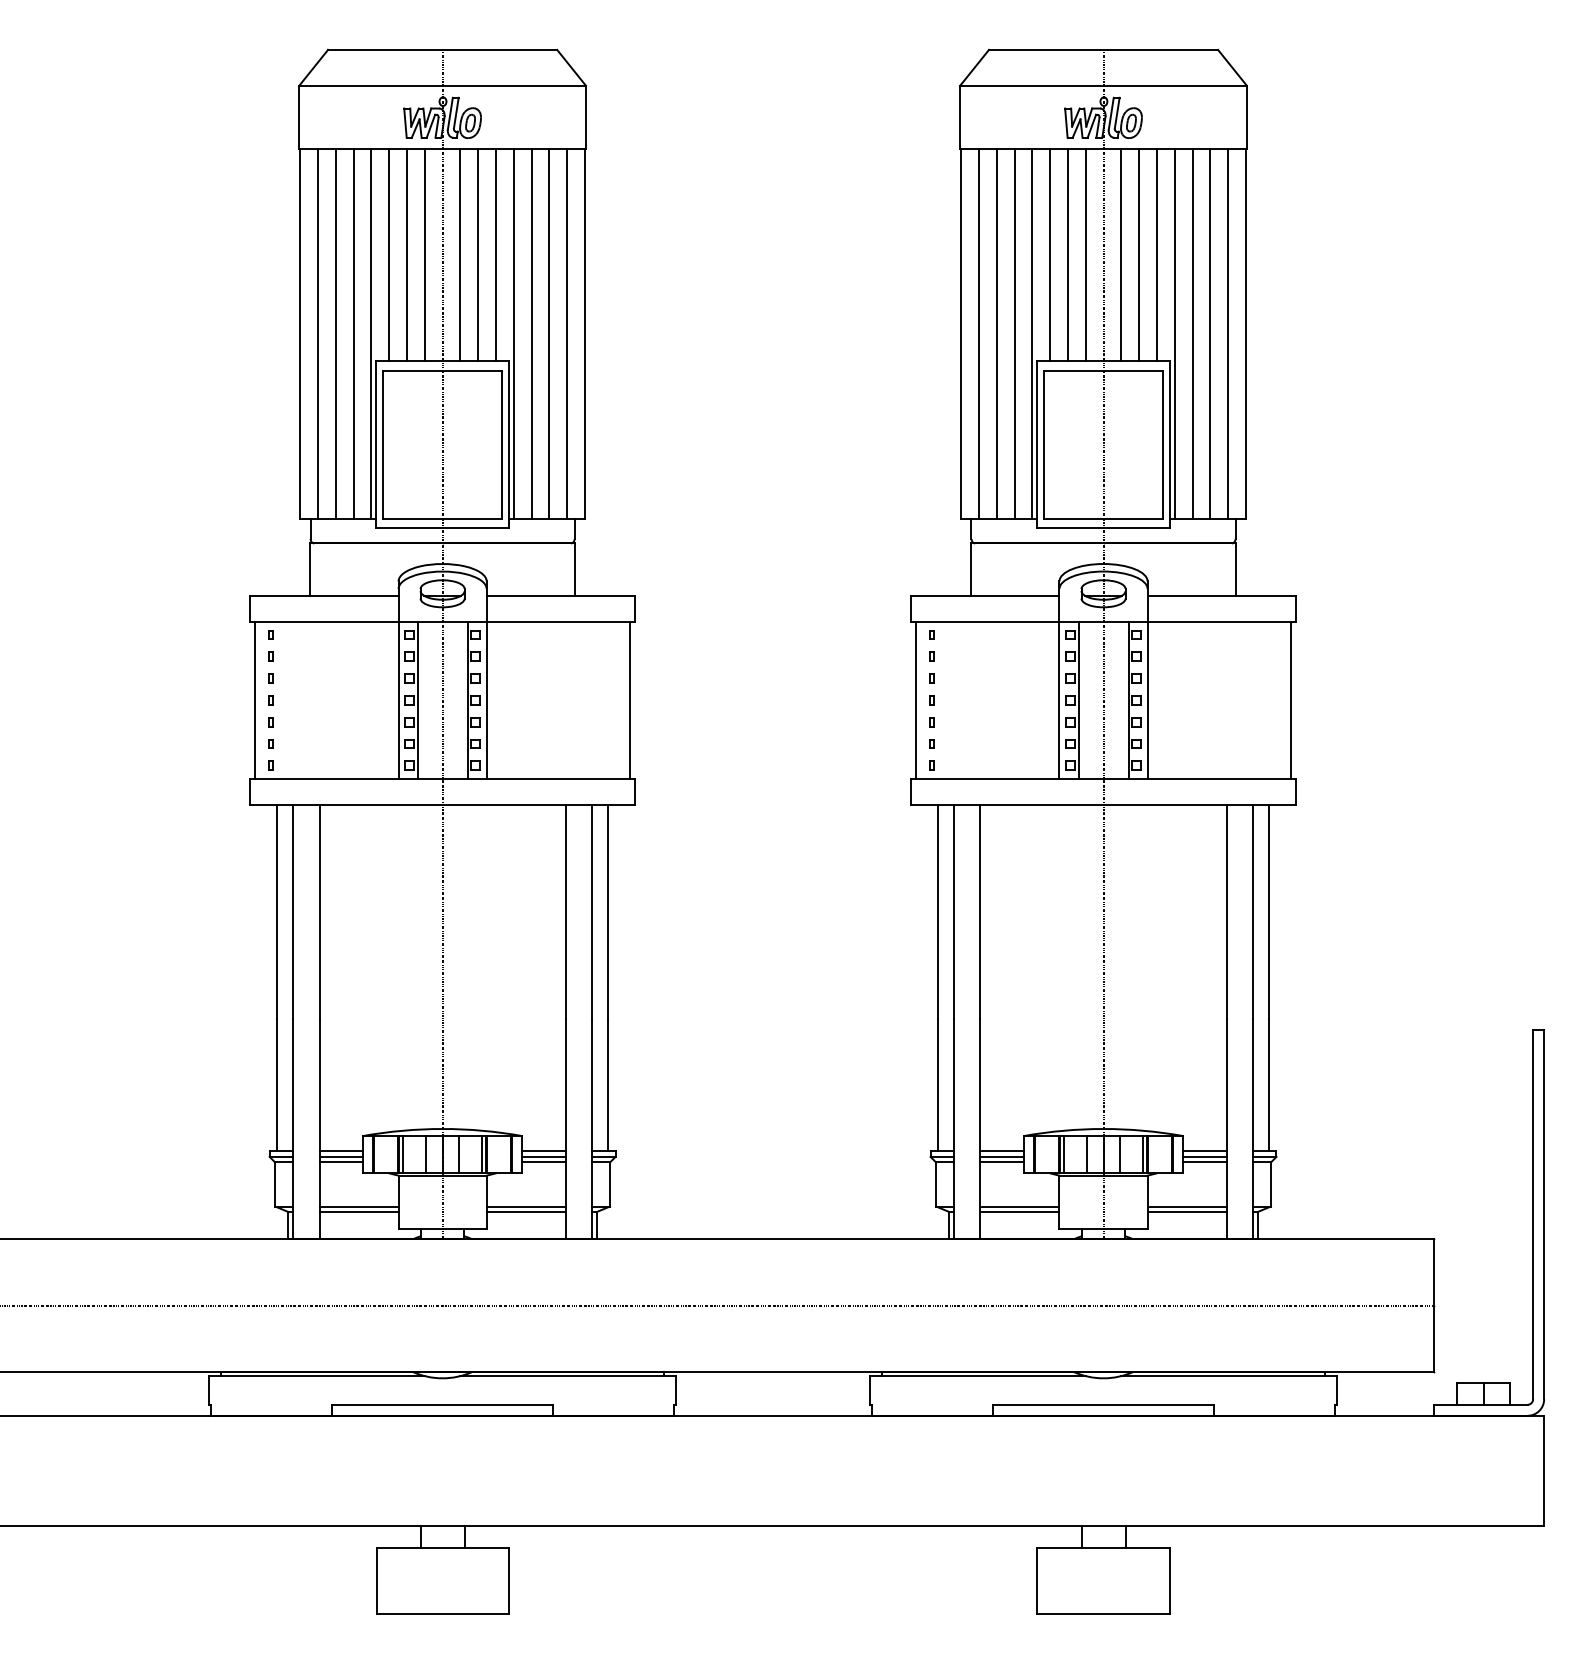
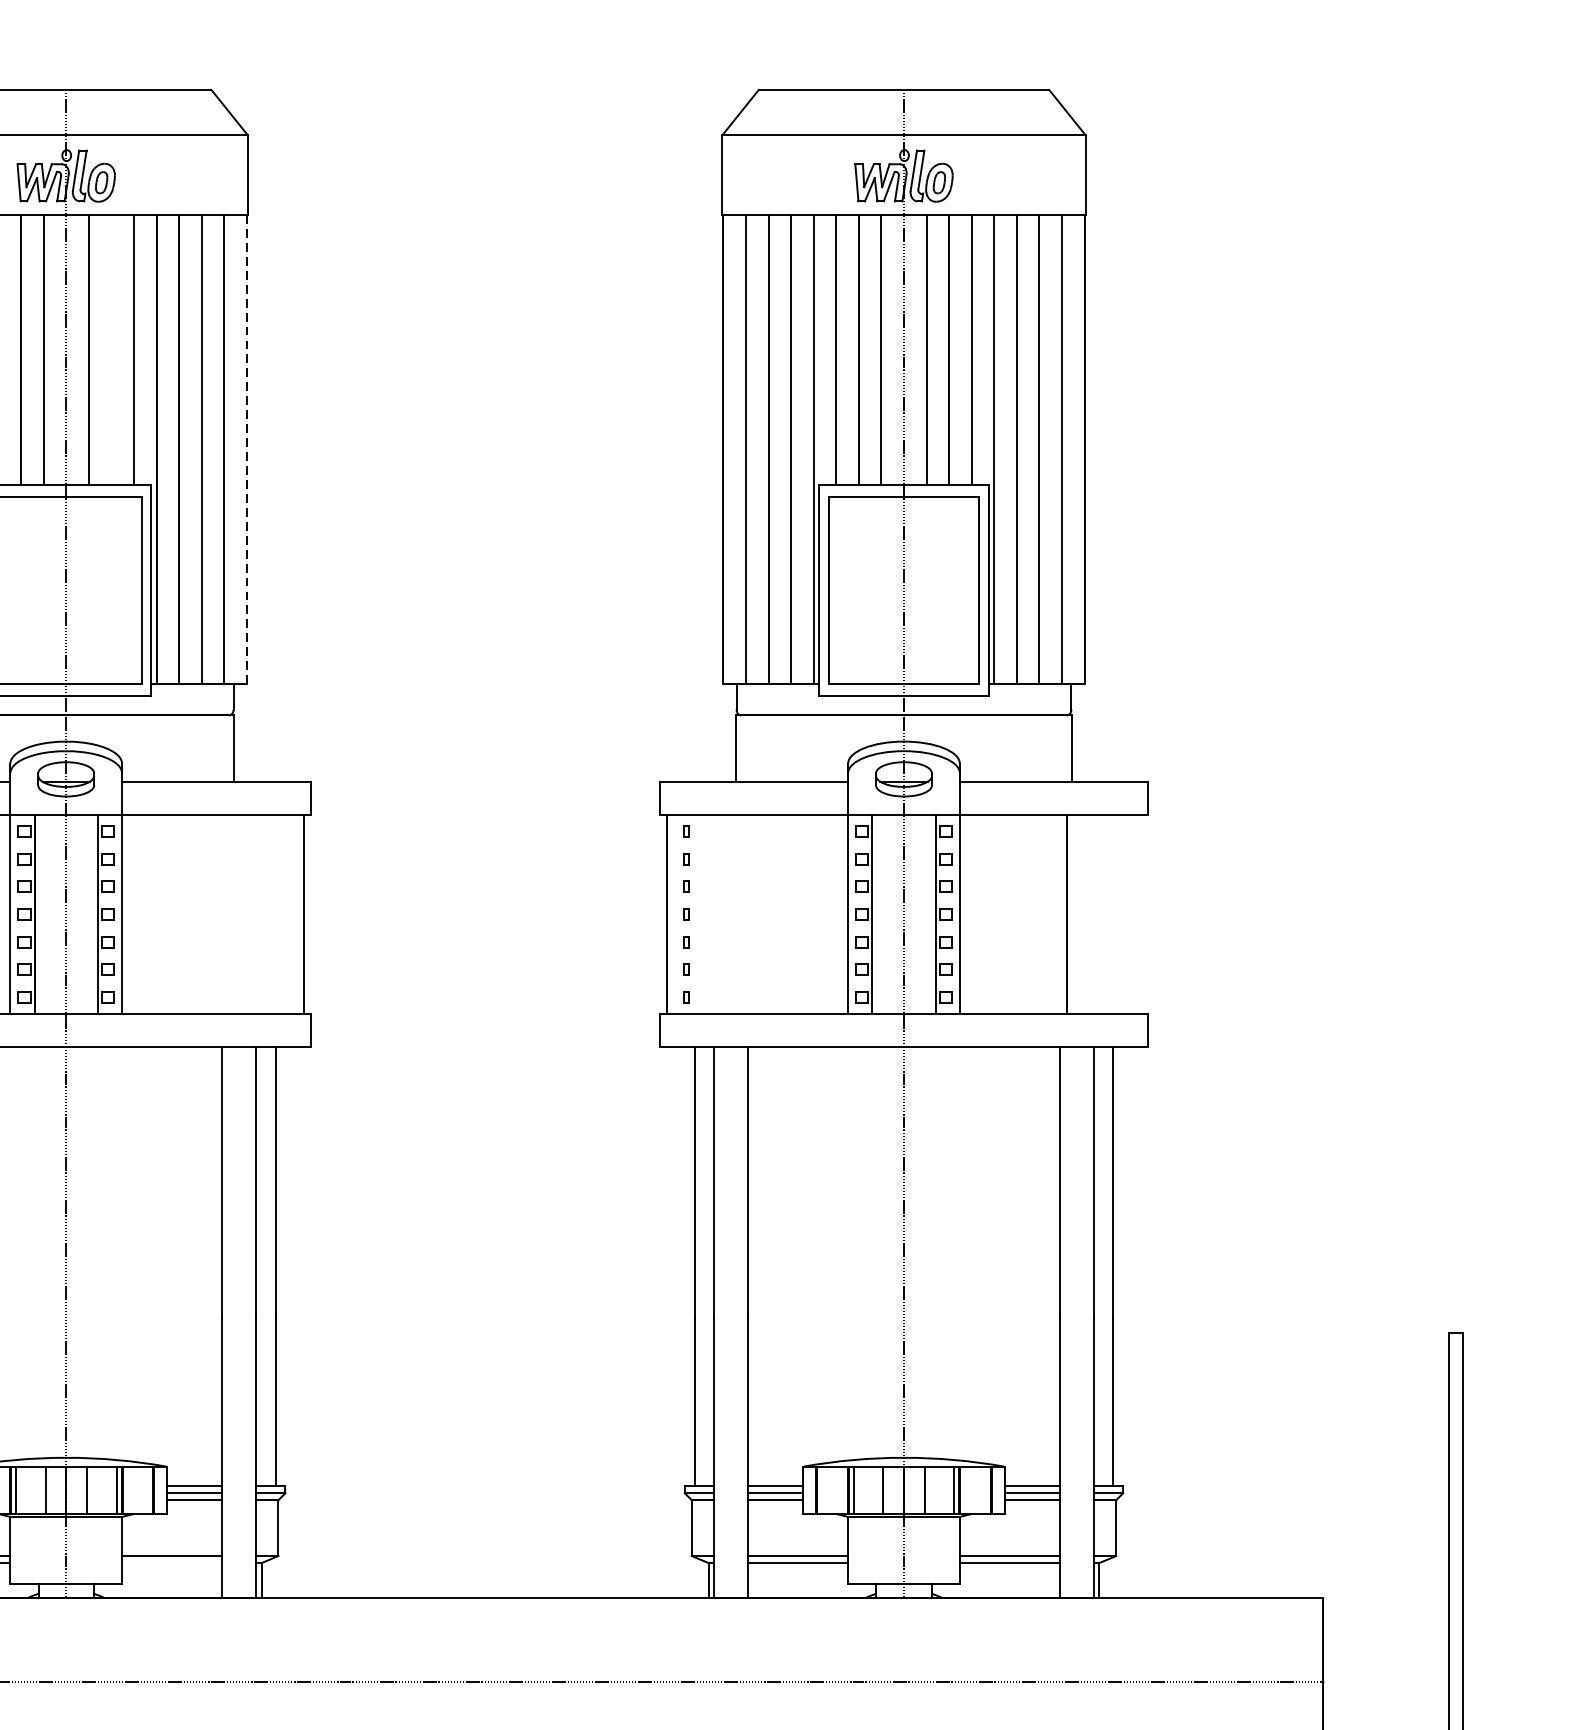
line: (478, 254) -> (111, 349), removed
line: (585, 334) -> (247, 450), solid -> dashed
line: (1290, 699) -> (1066, 913), moved
line: (525, 1212) -> (171, 1563), removed

